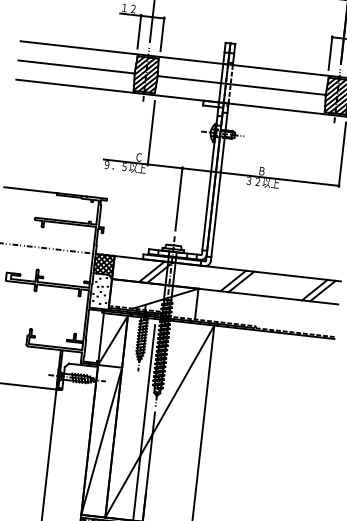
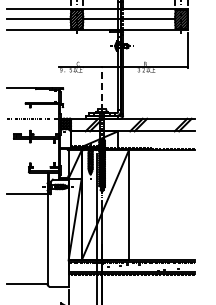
line: (151, 131) -> (83, 49), removed
line: (179, 197) -> (102, 83), solid -> dashed

